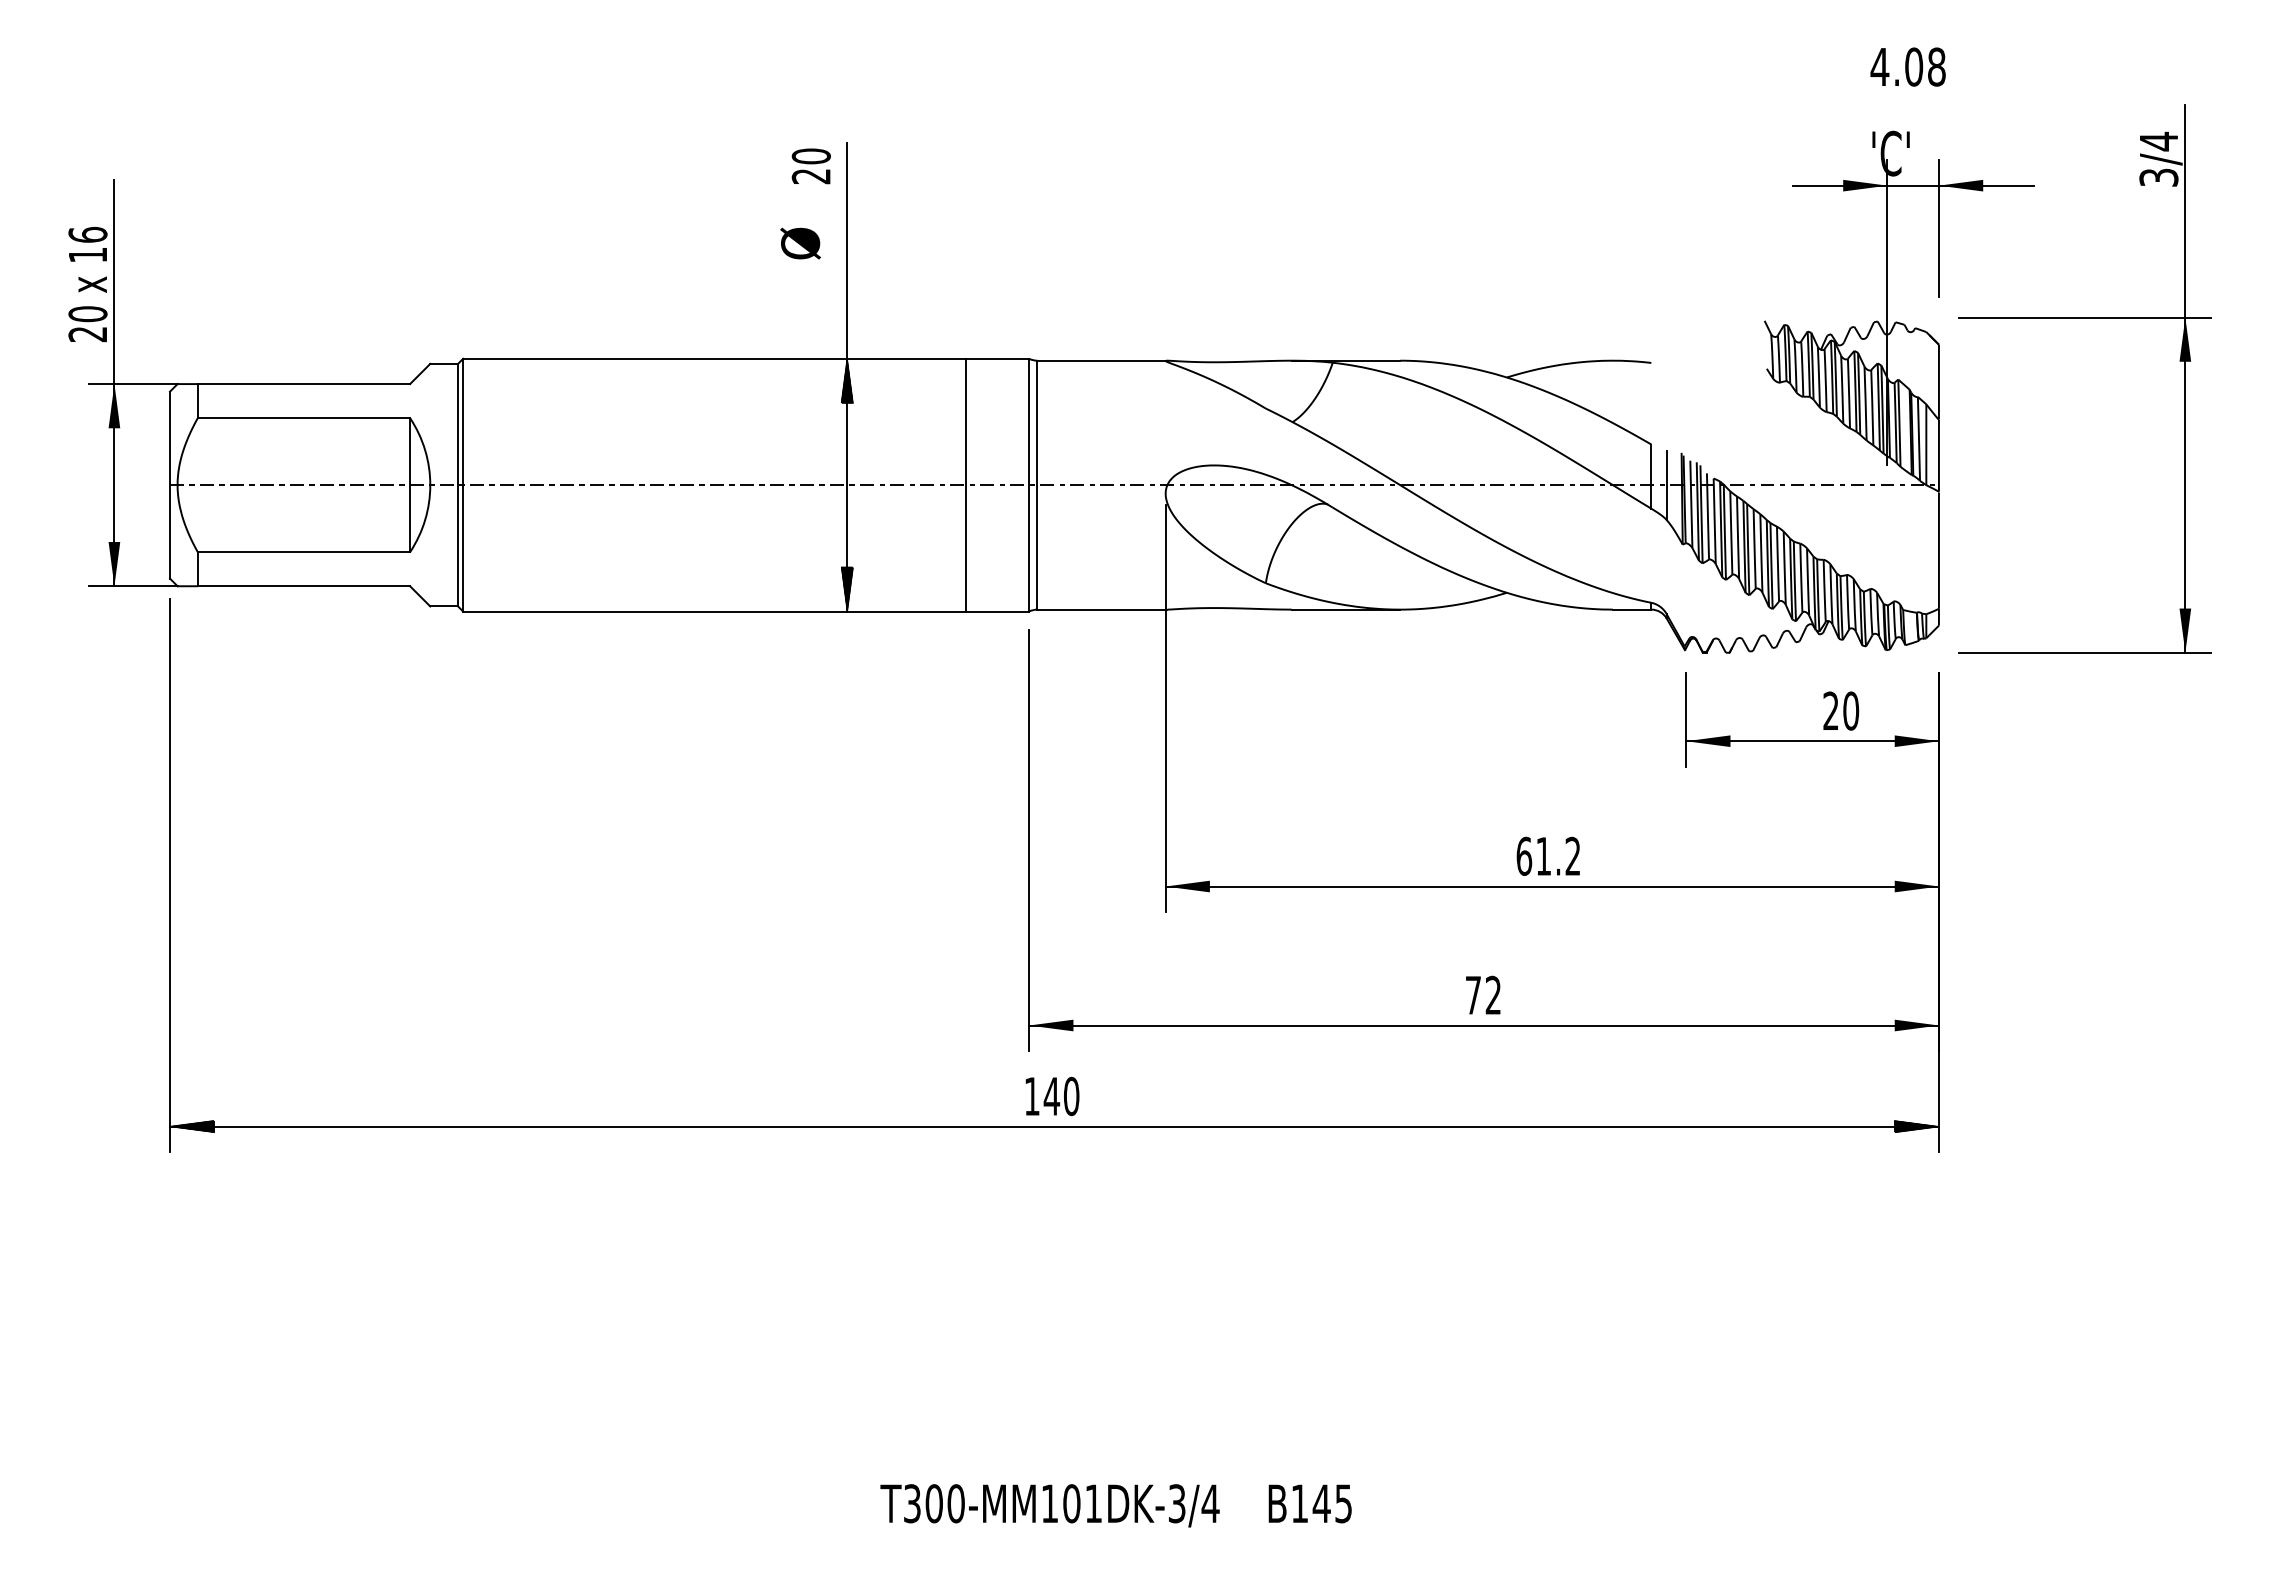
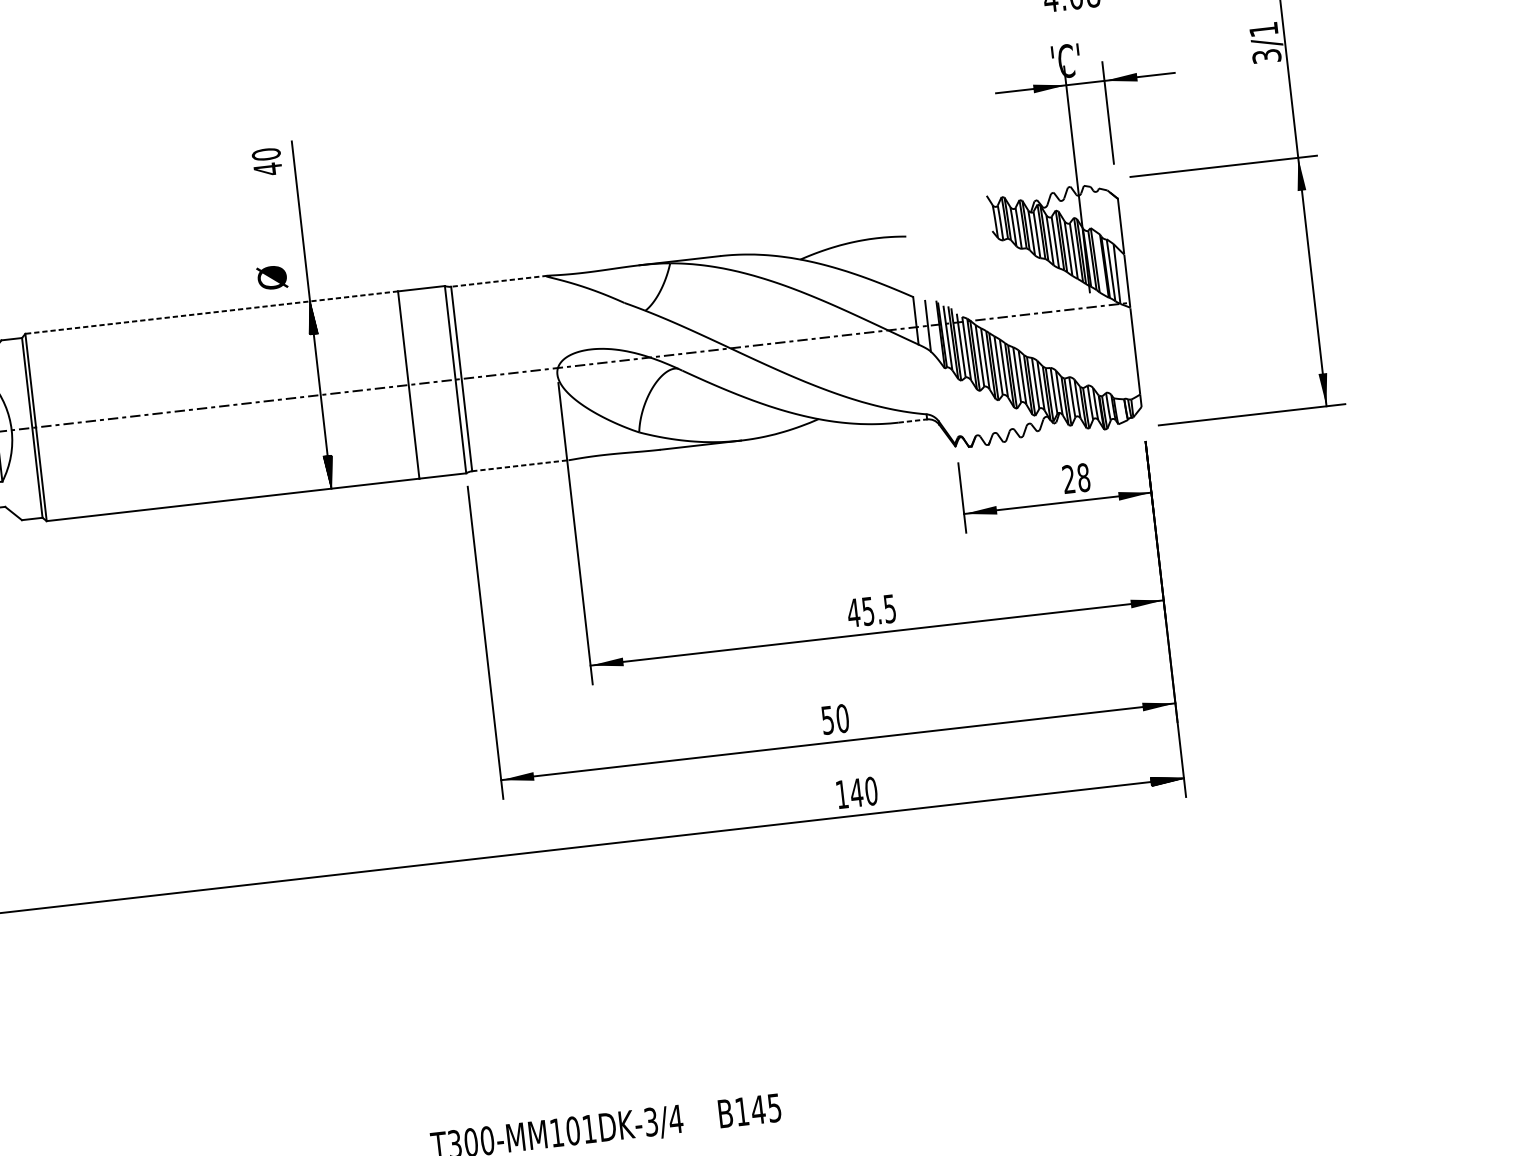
text: (2158, 141) -> (1263, 29), 3/4 -> 3/1
text: (810, 176) -> (267, 169), 20 -> 40
text: (800, 243) -> (272, 277), moved
line: (714, 358) -> (211, 312), solid -> dashed
line: (1102, 360) -> (499, 281), solid -> dashed
line: (1102, 609) -> (520, 465), solid -> dashed
line: (1632, 609) -> (913, 420), solid -> dashed
text: (1851, 710) -> (1083, 477), 20 -> 28
text: (1548, 855) -> (871, 610), 61.2 -> 45.5
text: (1483, 994) -> (835, 718), 72 -> 50
text: (1052, 1096) -> (857, 792), moved

